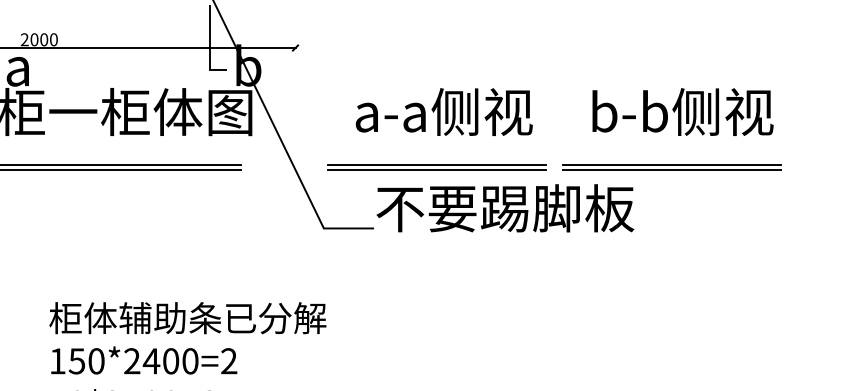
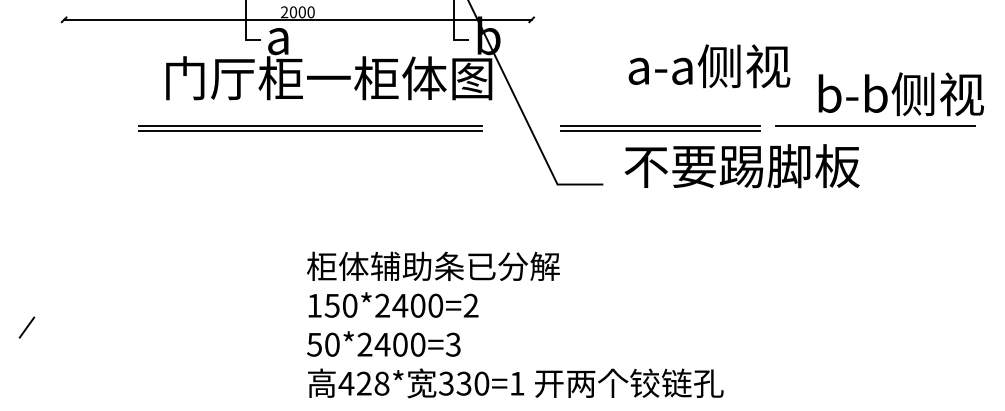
text: (444, 112) -> (709, 66), moved
text: (682, 112) -> (900, 94), moved
line: (671, 170) -> (874, 131), removed
text: (504, 208) -> (741, 166), moved

